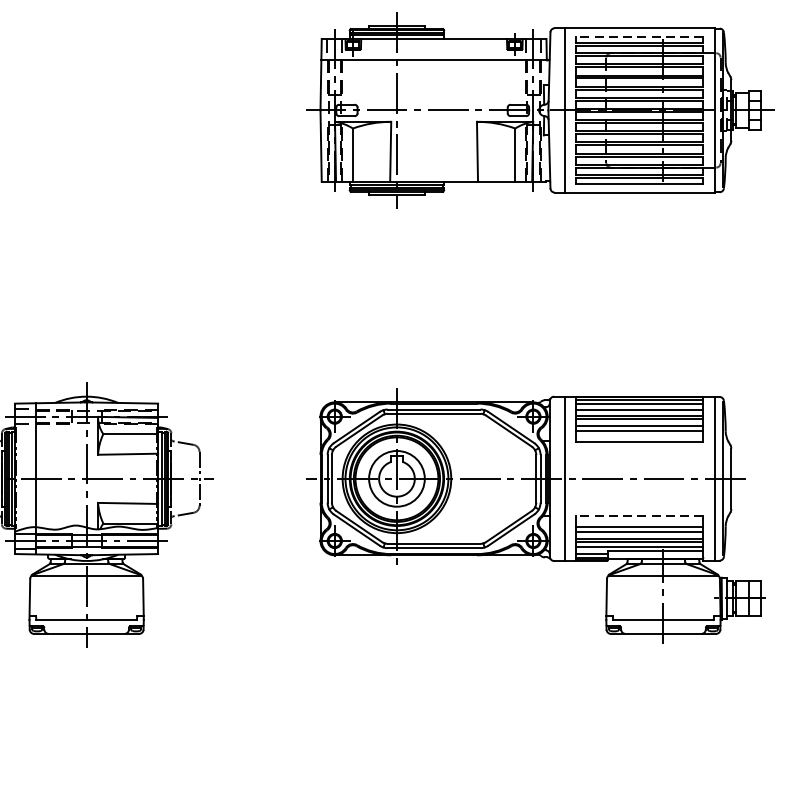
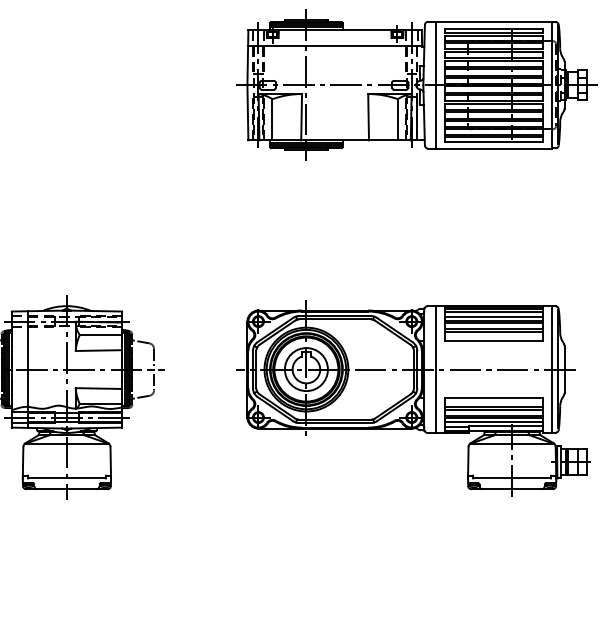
line: (639, 36) -> (493, 28), dashed -> solid
line: (639, 516) -> (493, 398), dashed -> solid

